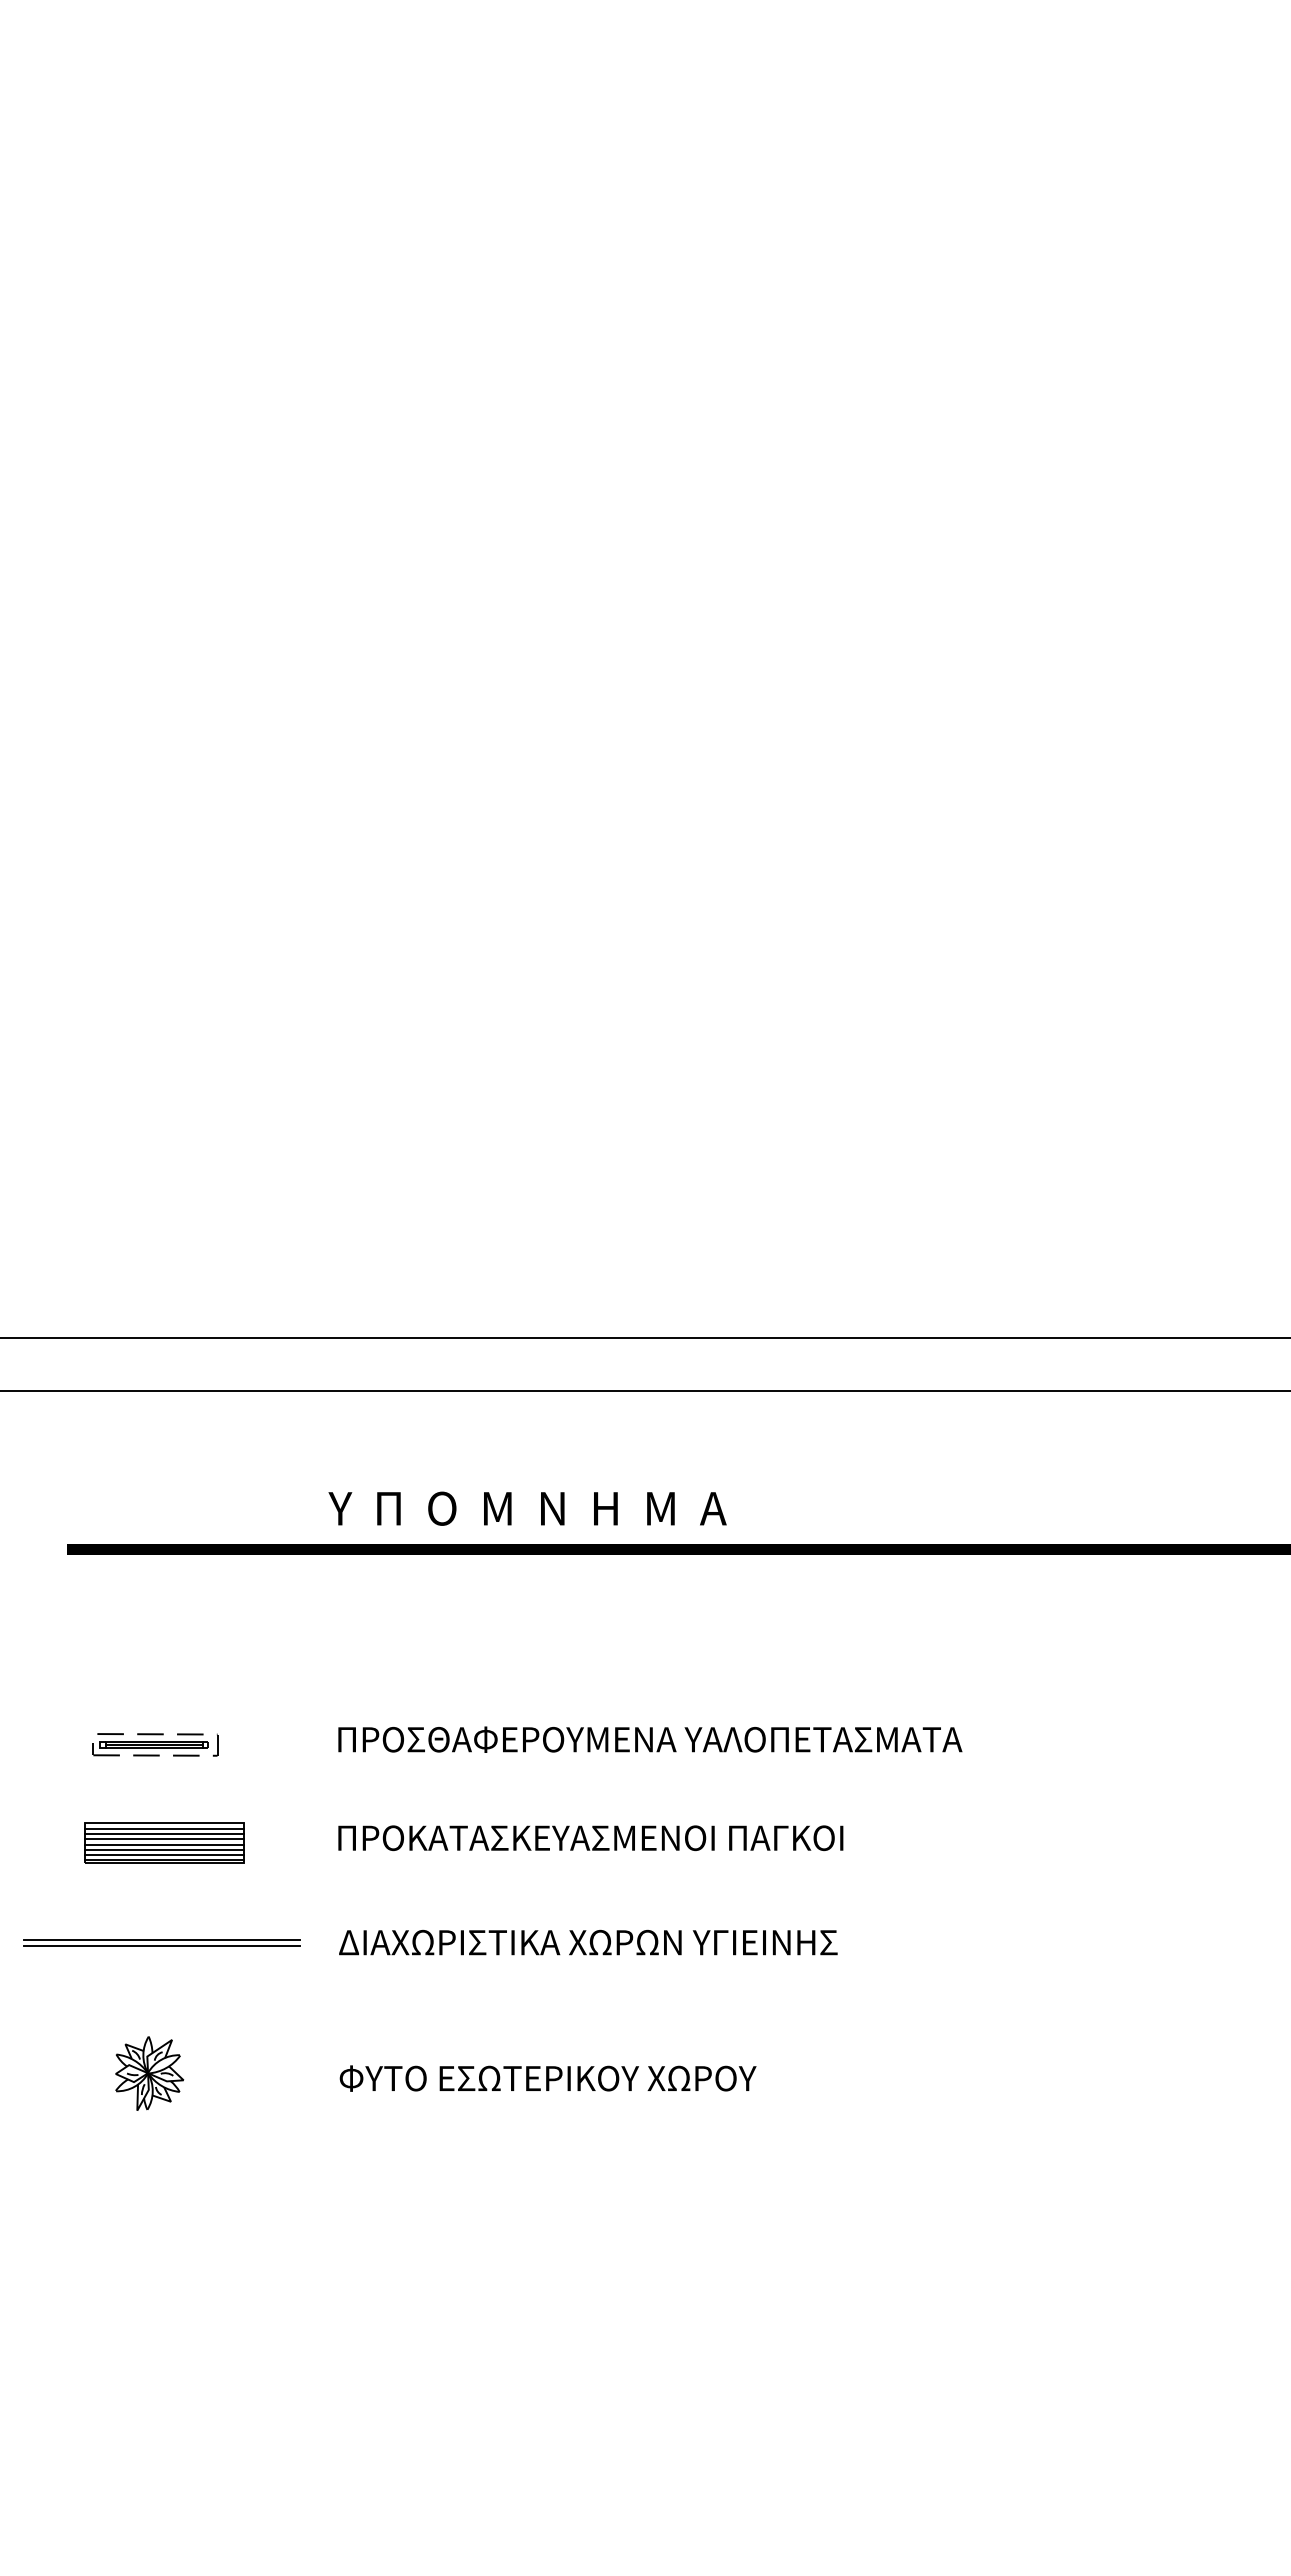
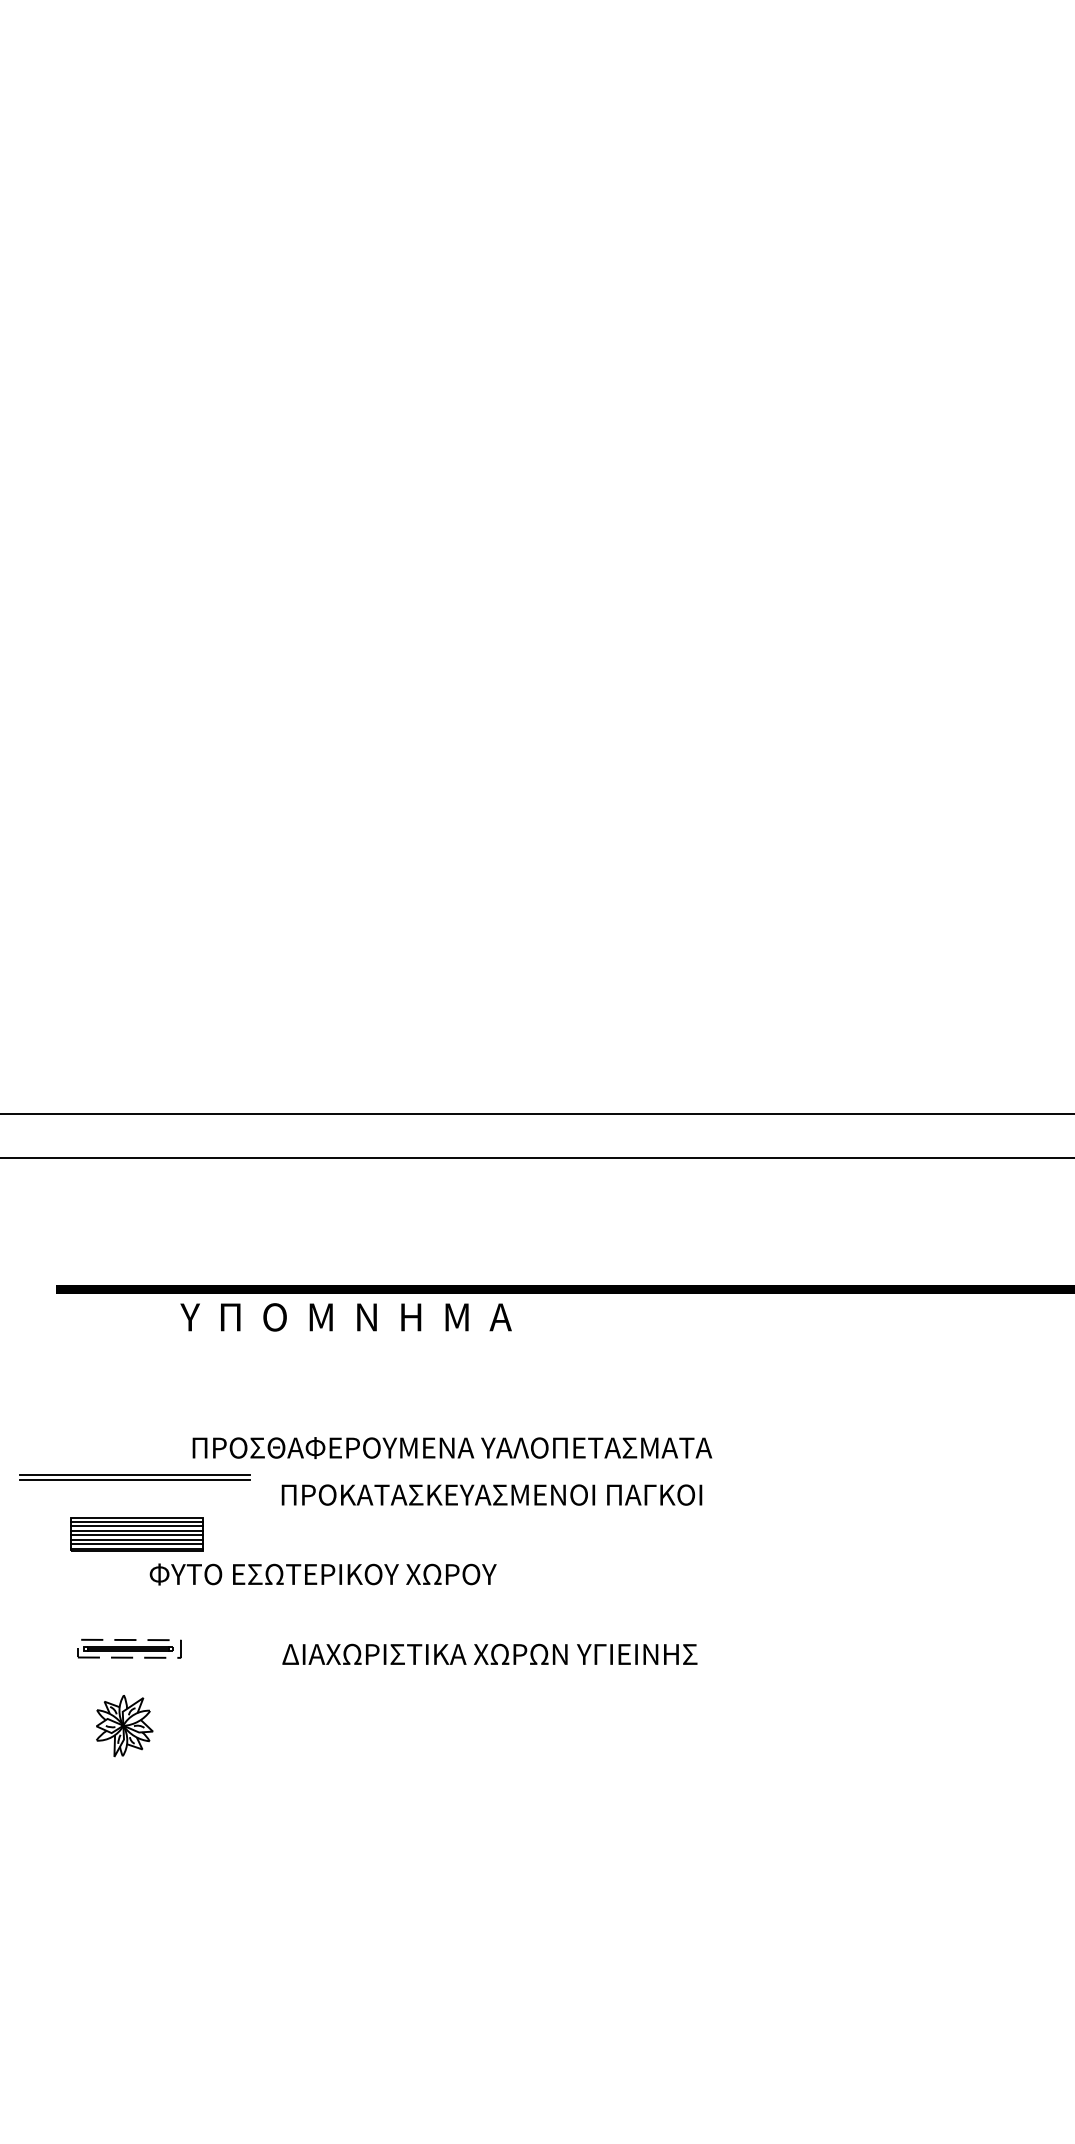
text: (527, 1508) -> (346, 1317), moved
text: (650, 1739) -> (452, 1447), moved
part: (155, 1744) -> (129, 1648), moved
text: (590, 1838) -> (491, 1495), moved
part: (161, 1942) -> (134, 1477), moved
text: (588, 1942) -> (490, 1654), moved
text: (547, 2078) -> (322, 1574), moved

